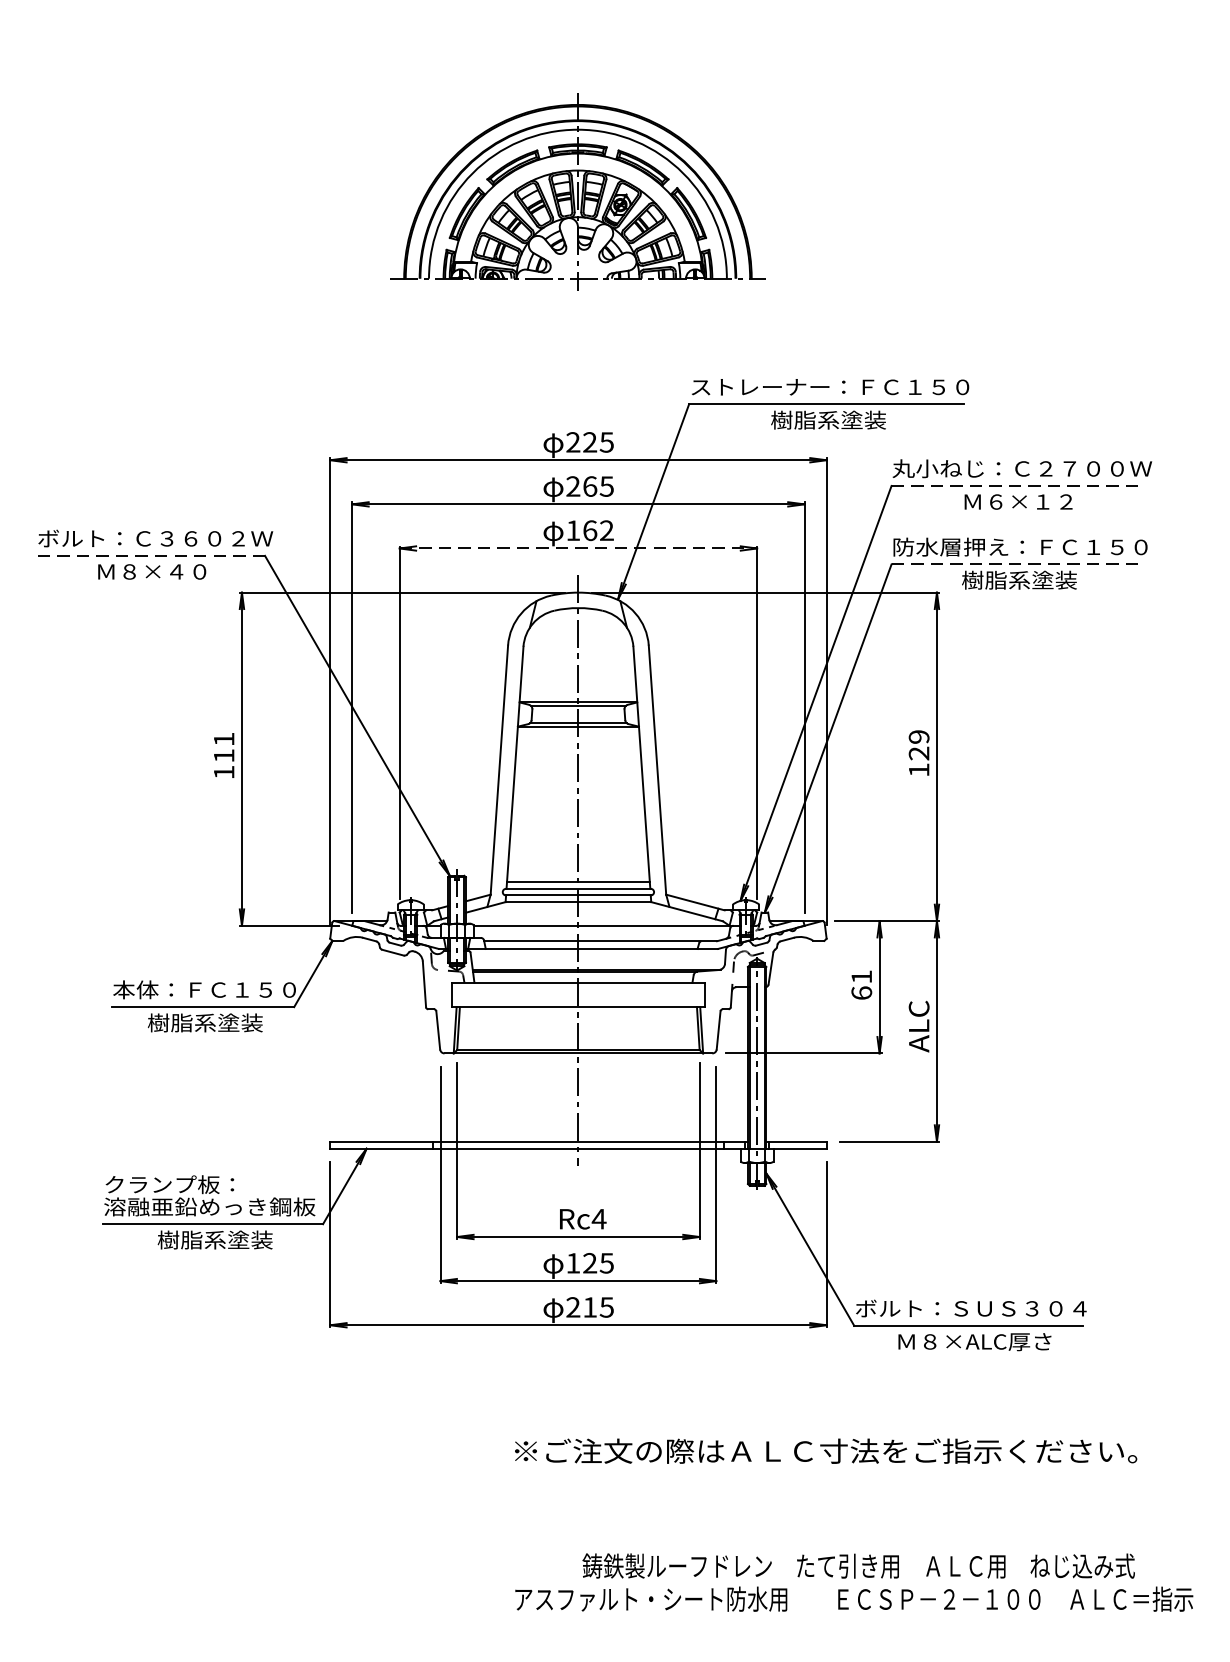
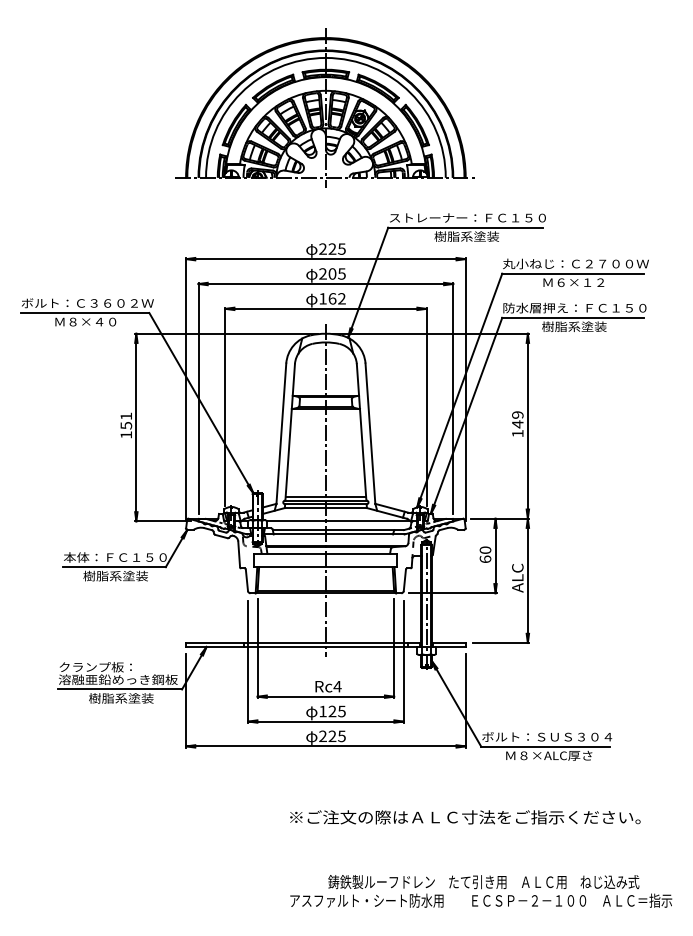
part: (575, 191) -> (324, 107), size x1.43
text: (590, 485) -> (332, 273), 265 -> 205
line: (1017, 485) -> (573, 273), dashed -> solid
line: (577, 547) -> (325, 308), dashed -> solid
line: (149, 556) -> (84, 313), dashed -> solid
line: (1017, 563) -> (573, 317), dashed -> solid
text: (918, 753) -> (517, 424), 129 -> 149
text: (224, 755) -> (126, 425), 111 -> 151
text: (861, 975) -> (485, 549), 61 -> 60
text: (590, 1305) -> (332, 735), 215 -> 225

